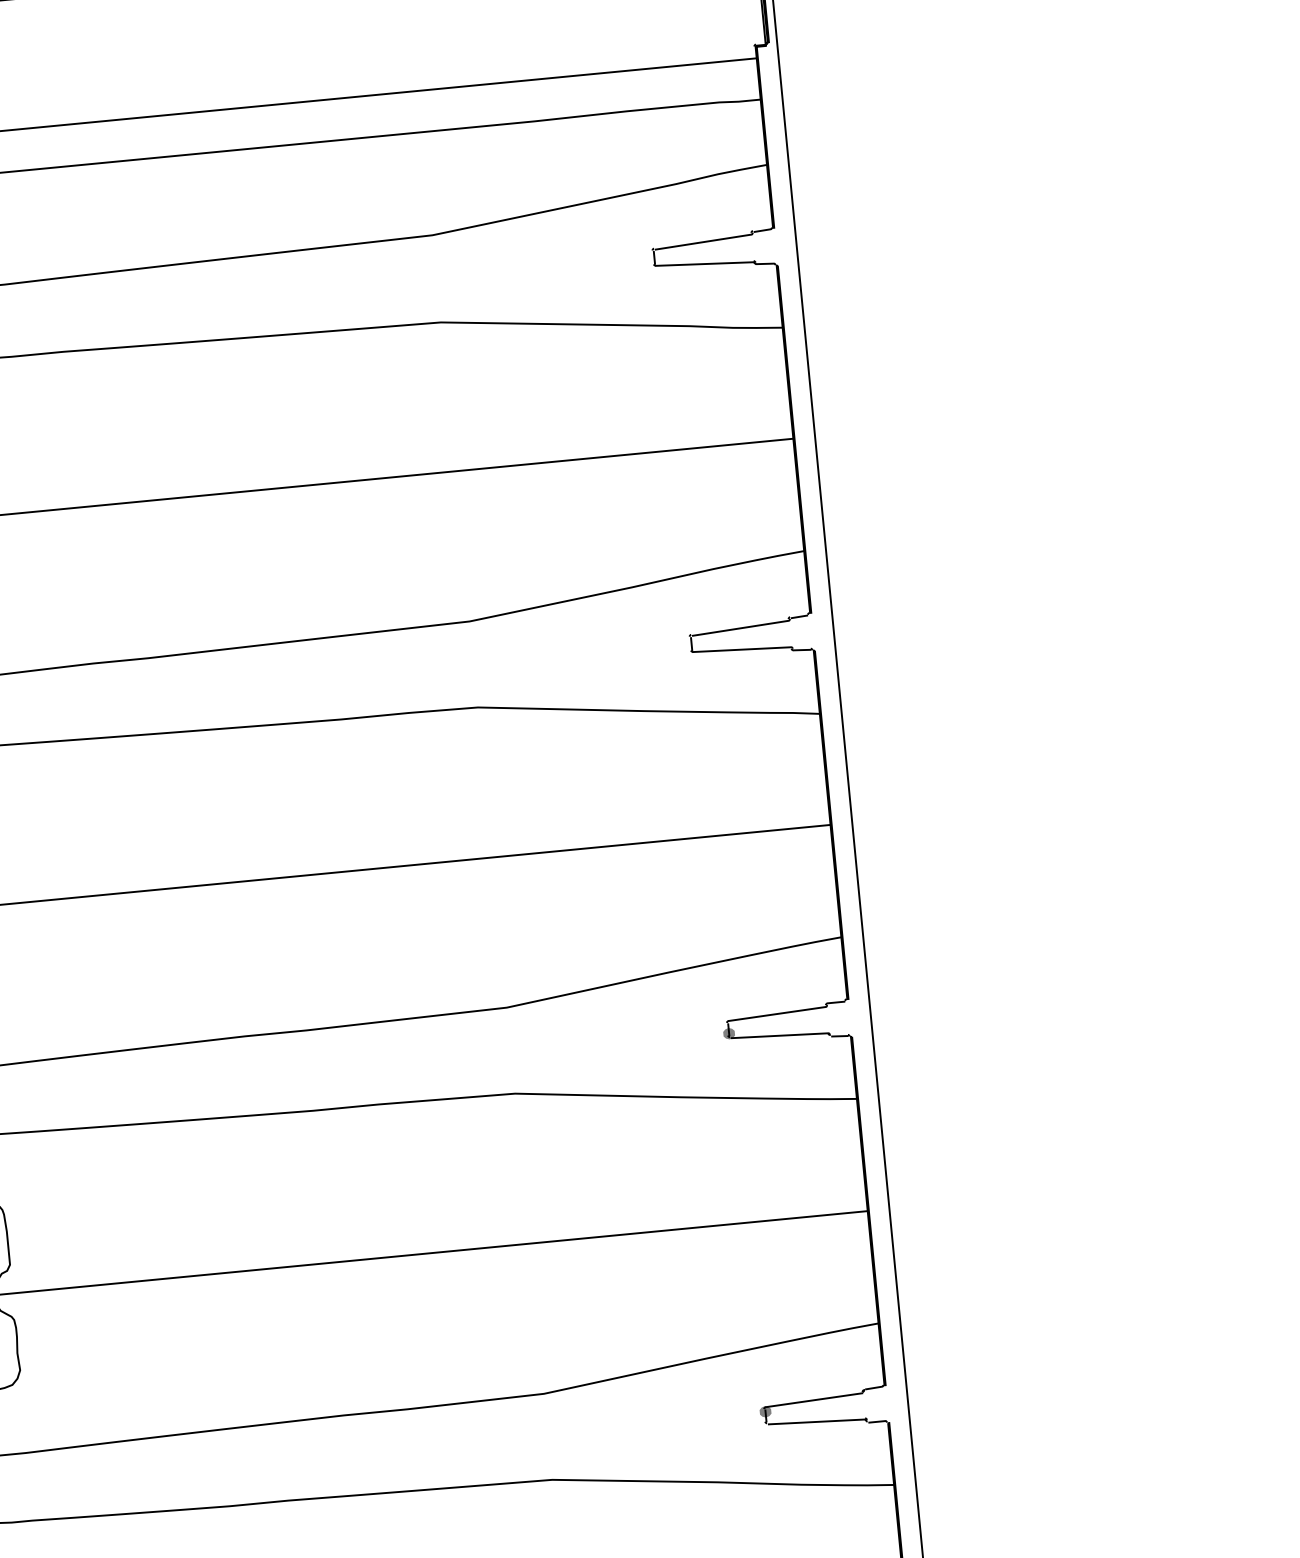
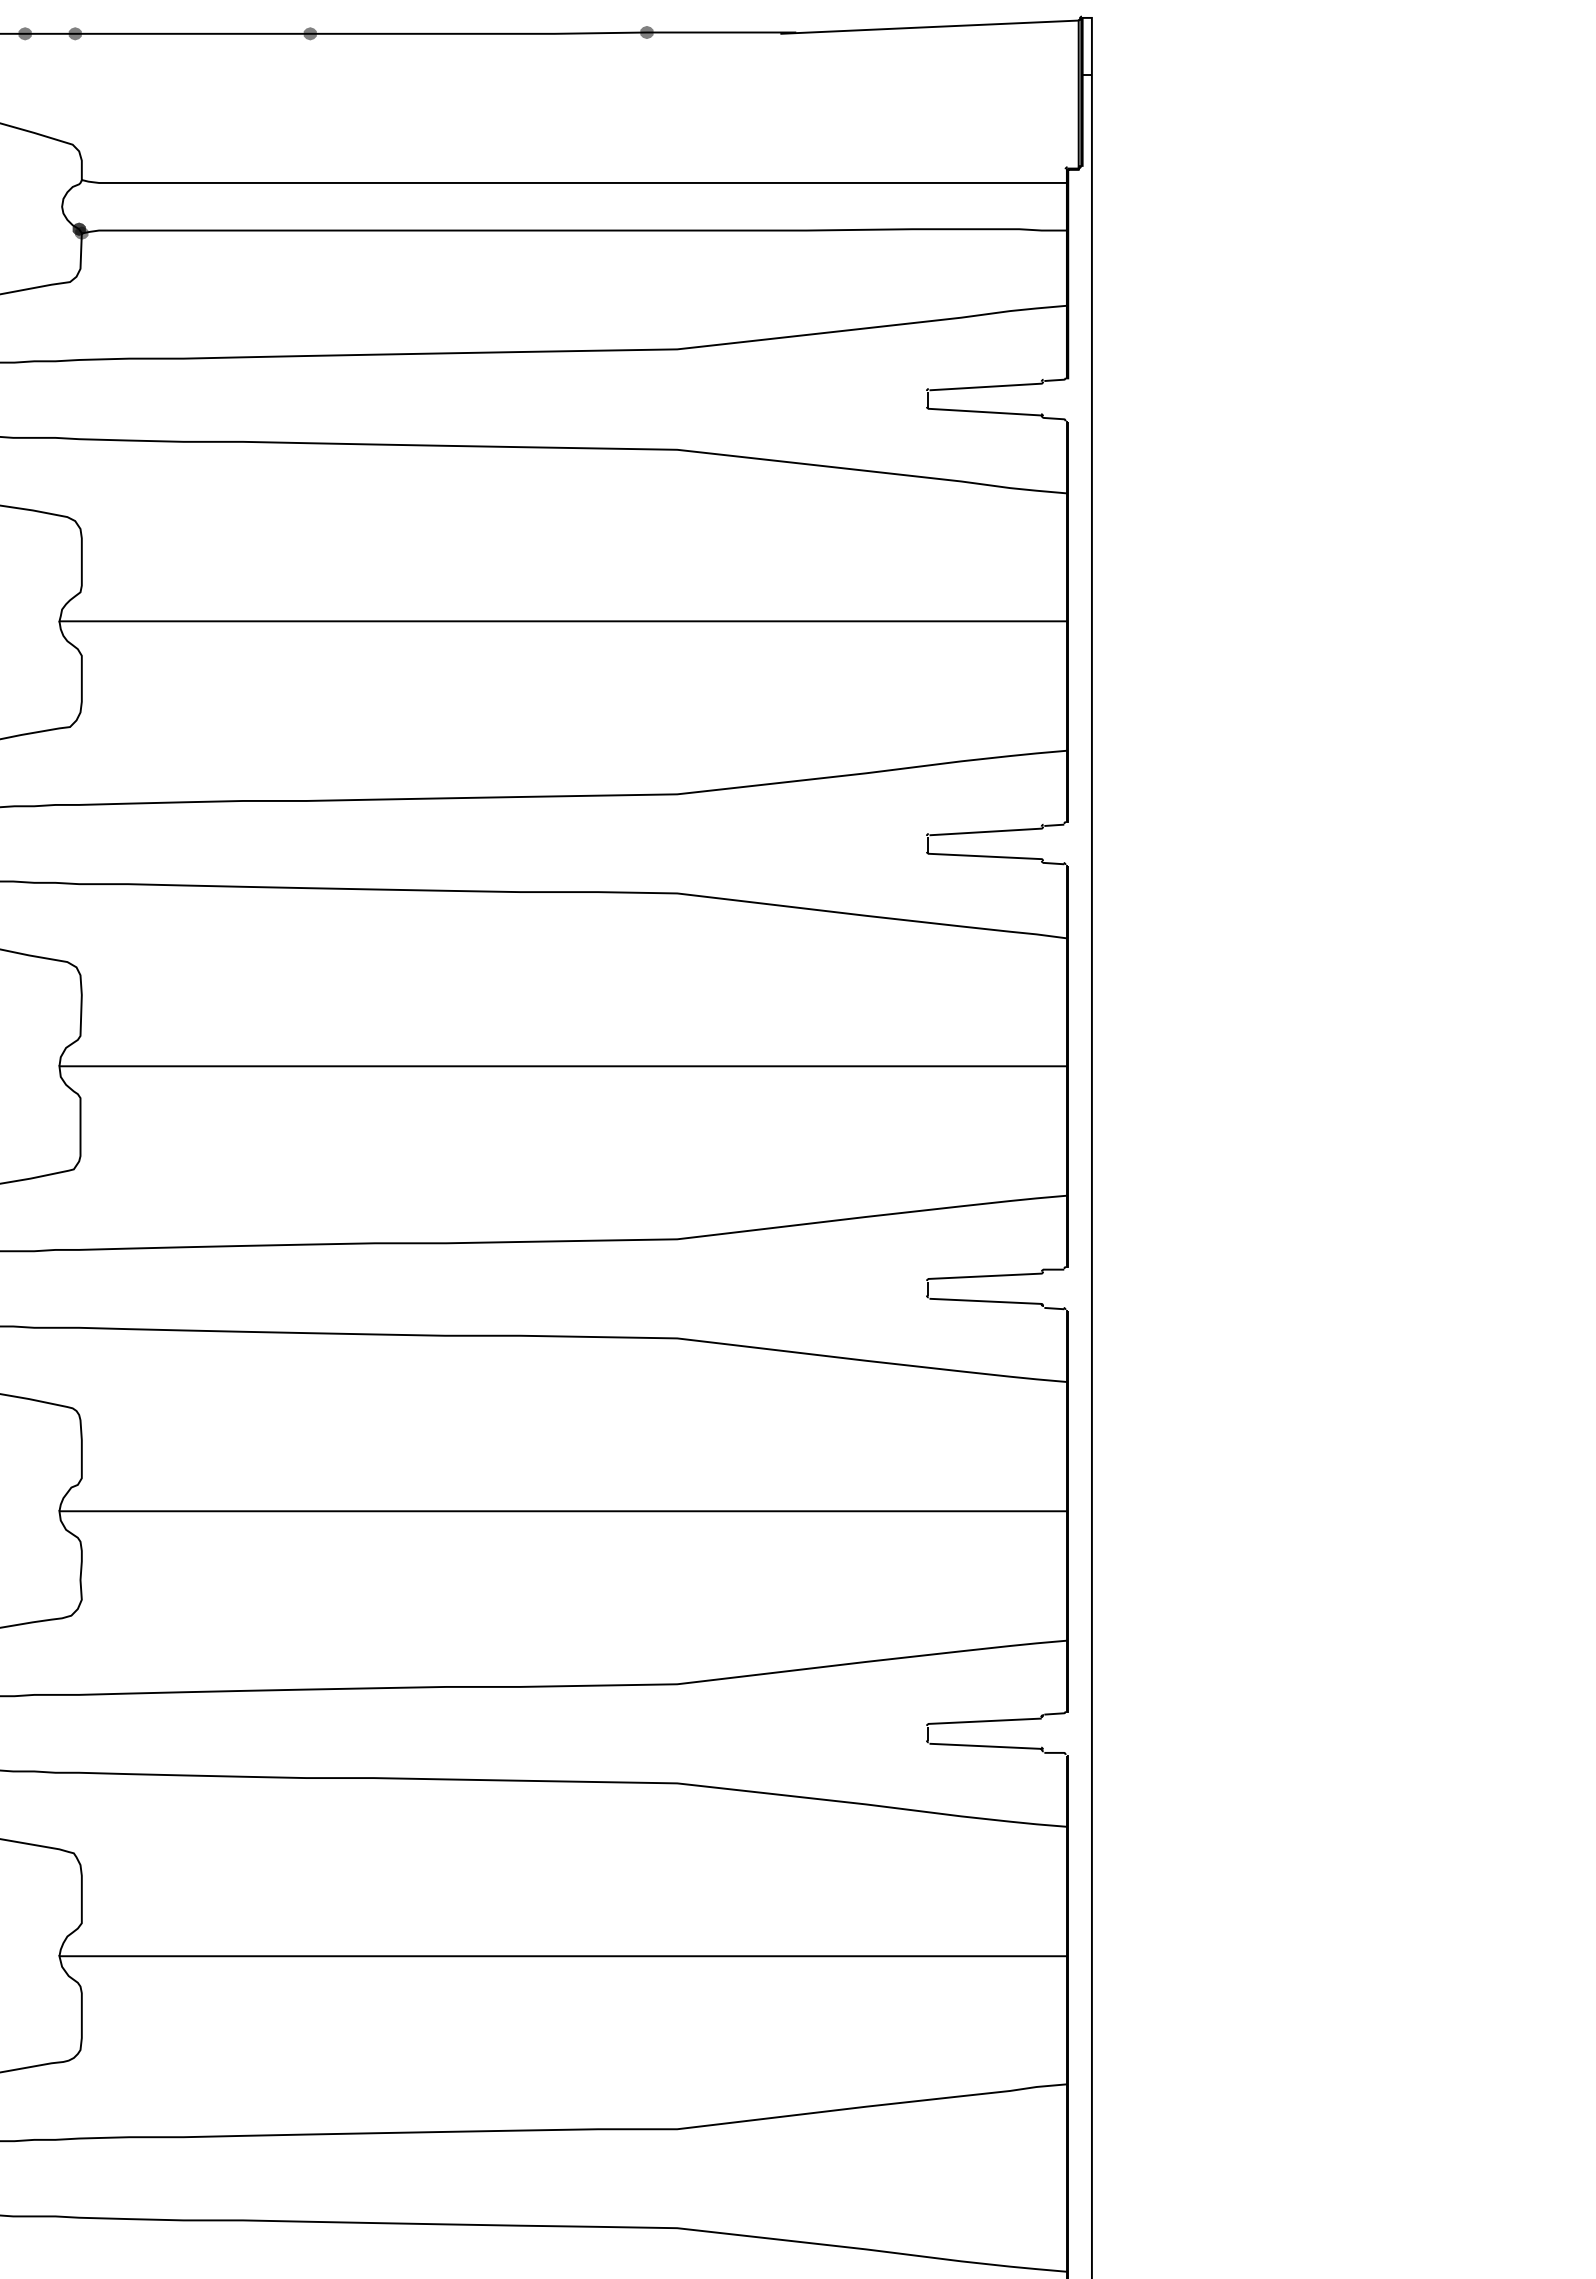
fill: (728, 1033) -> (927, 1293), removed
fill: (764, 1411) -> (927, 1728), removed

